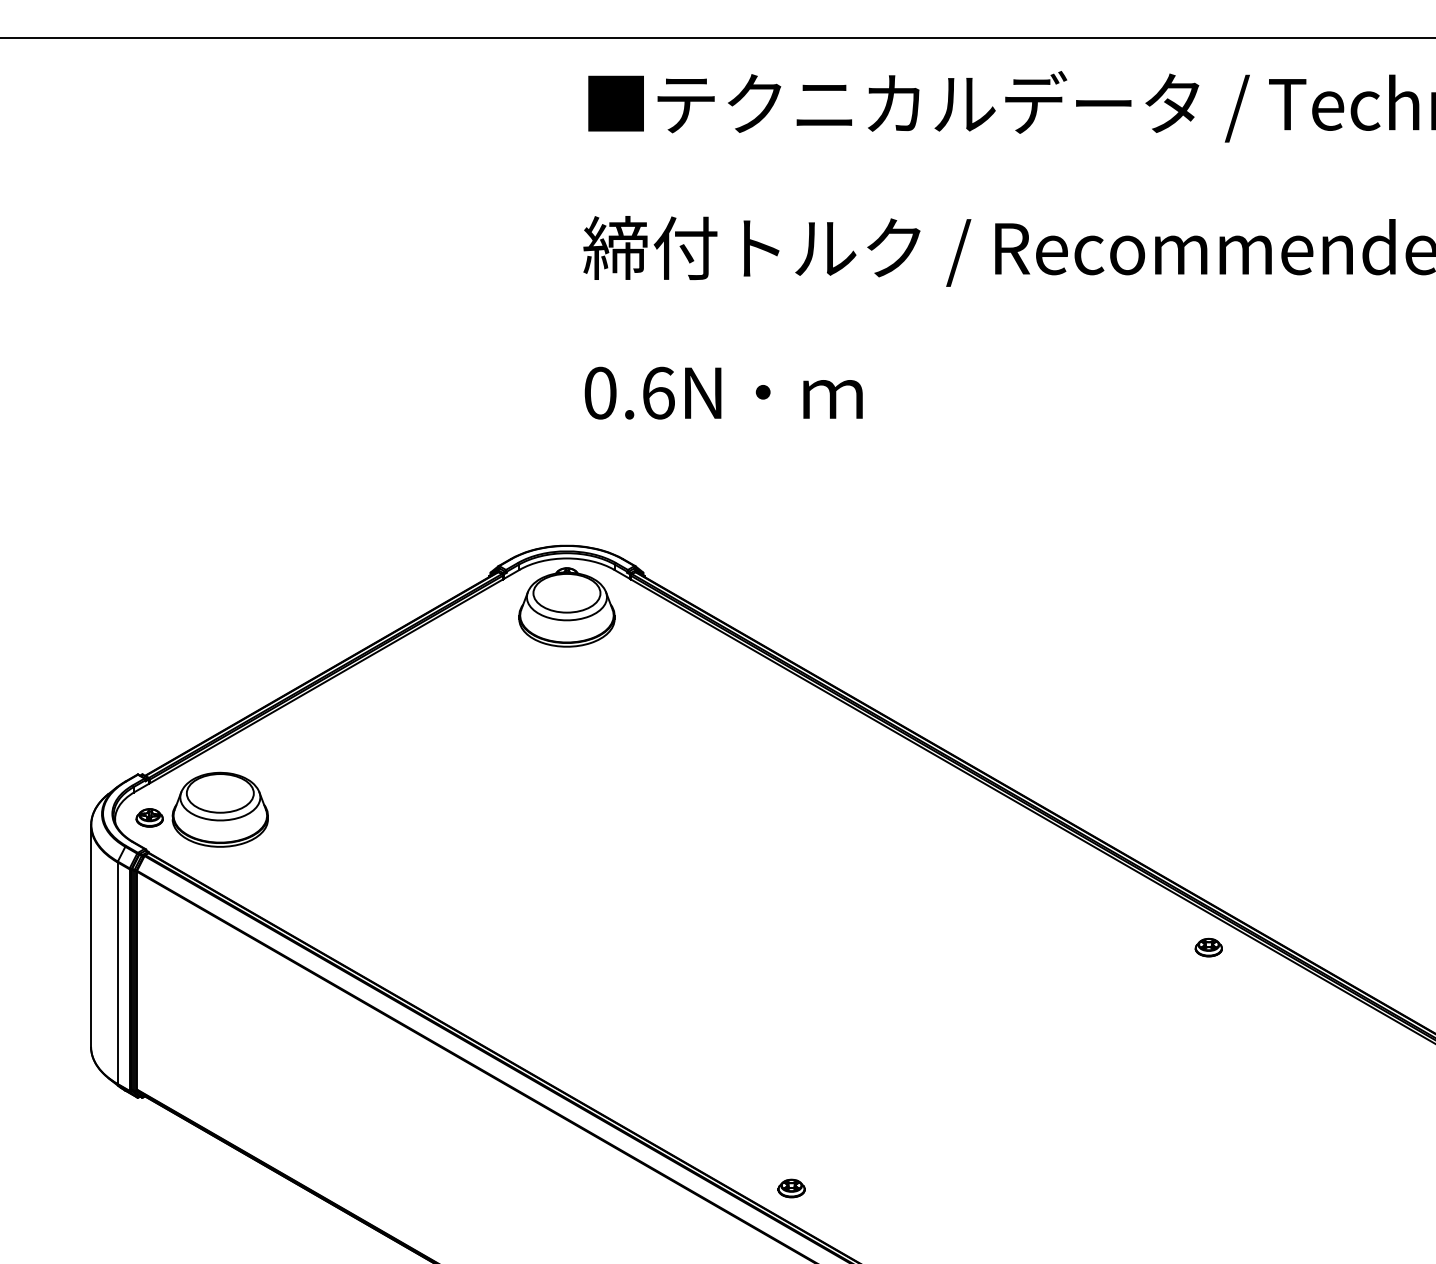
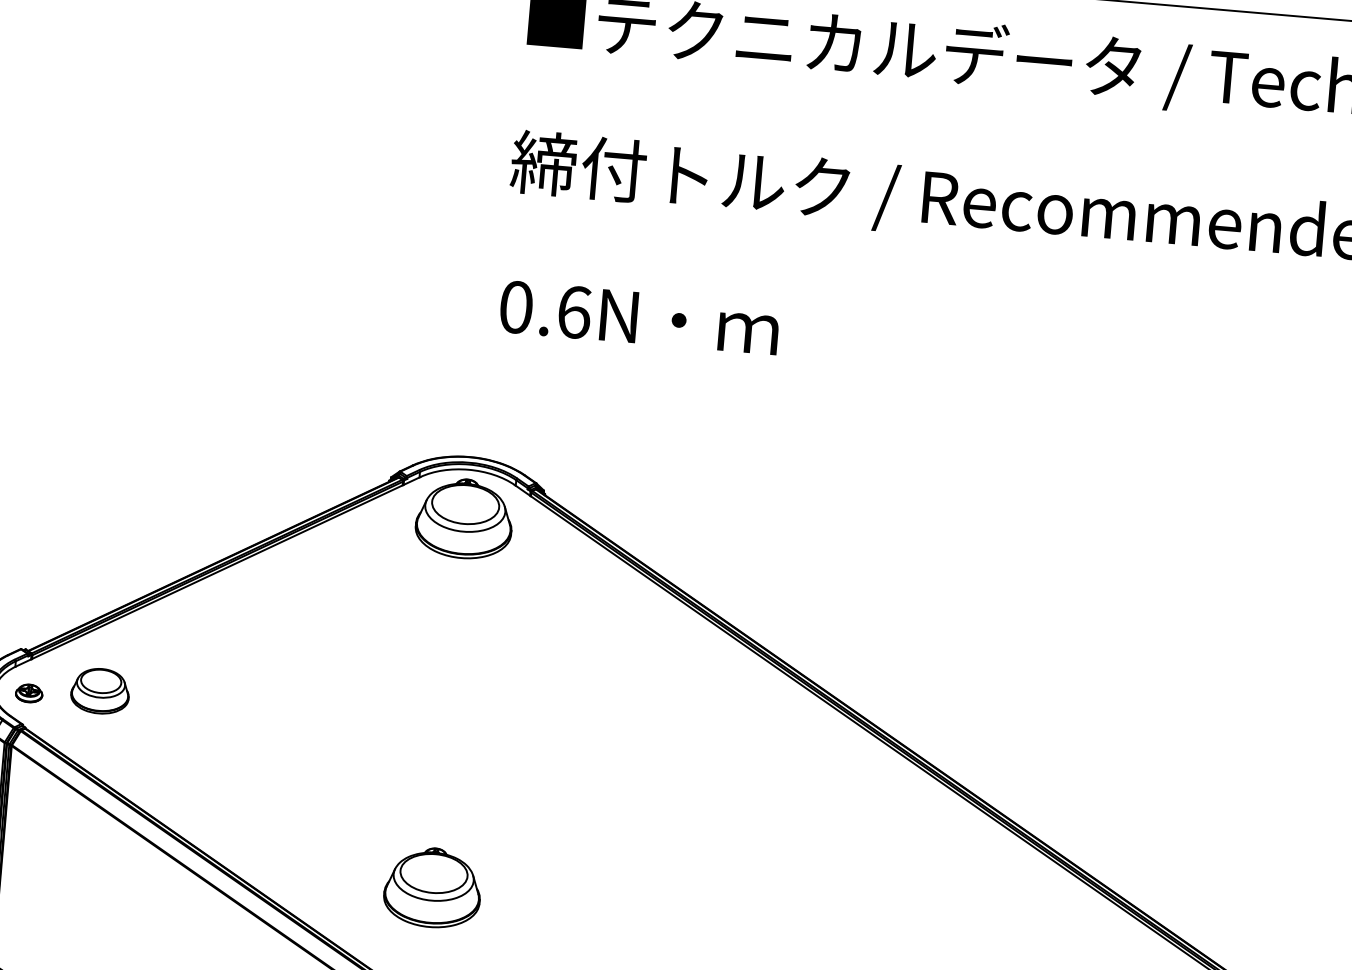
part: (219, 809) -> (99, 691), size x0.6
part: (1208, 947) -> (1076, 913), removed
part: (566, 976) -> (432, 887), added

